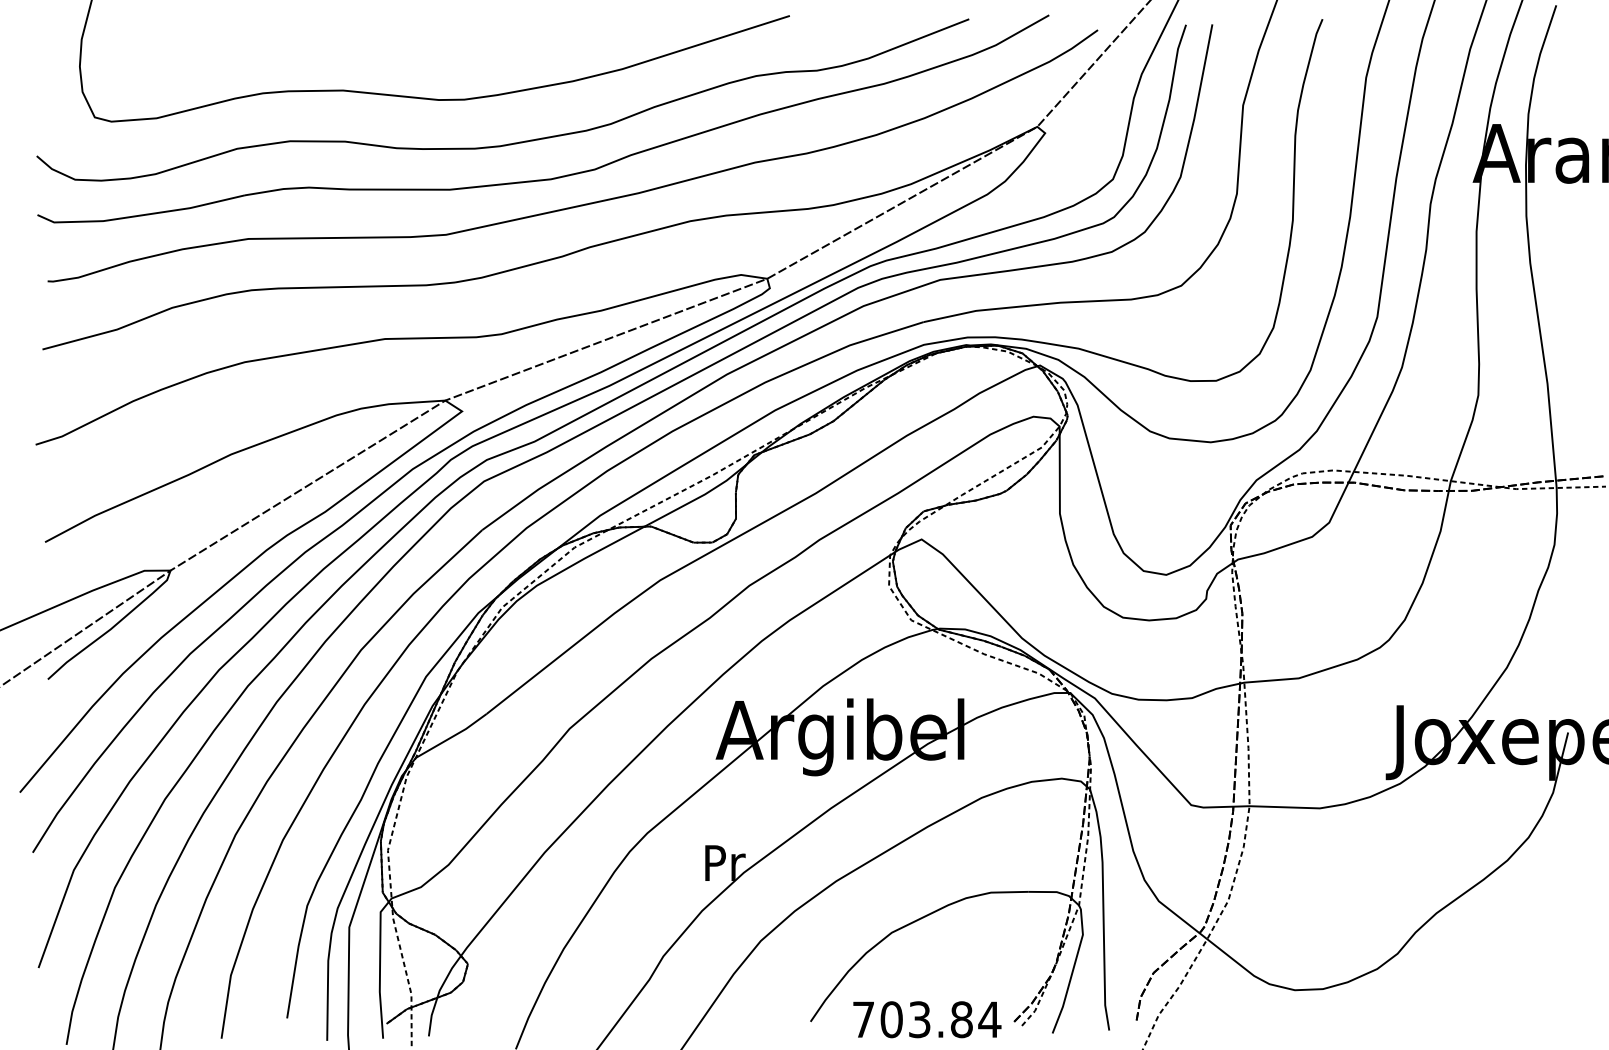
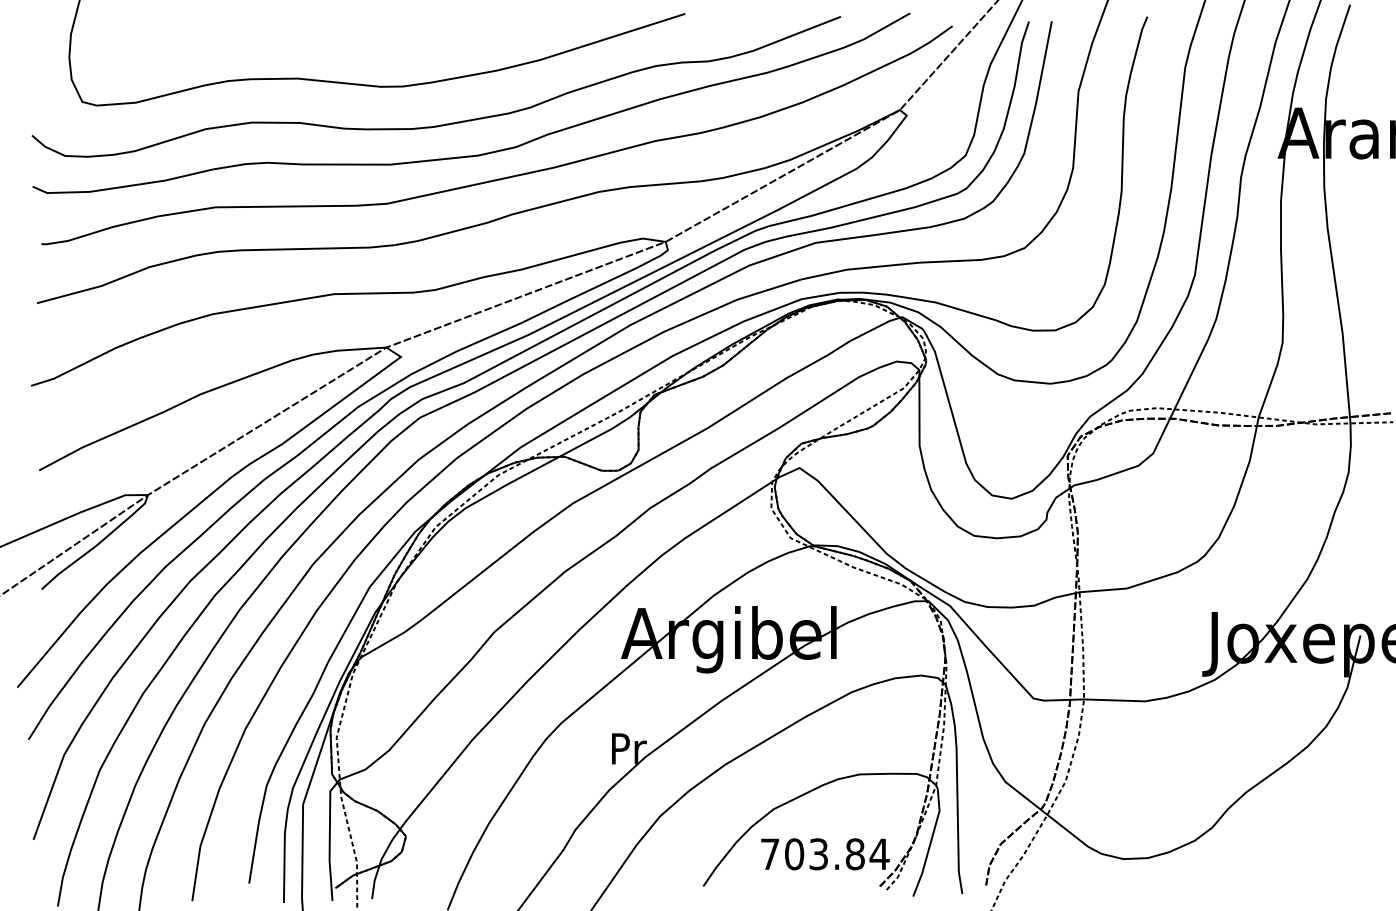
text: (927, 1019) -> (825, 854), moved

